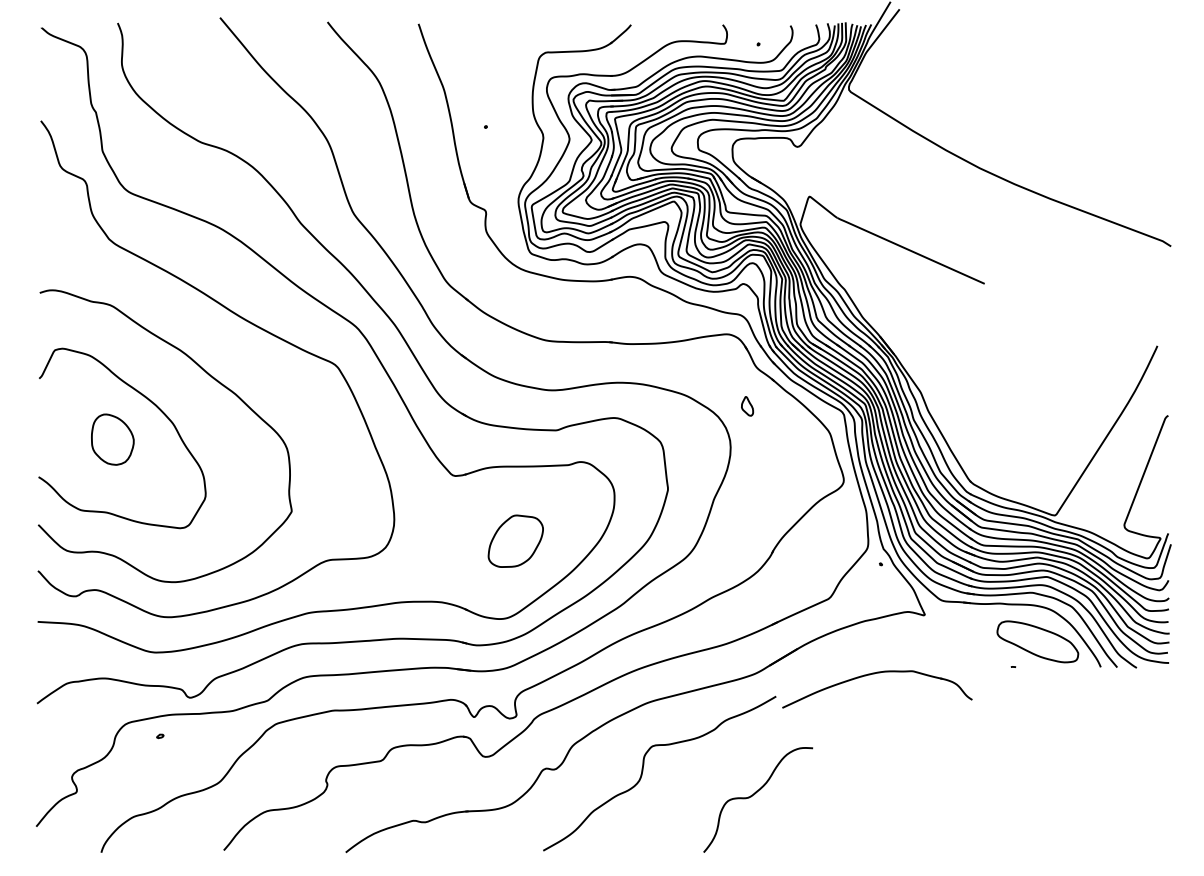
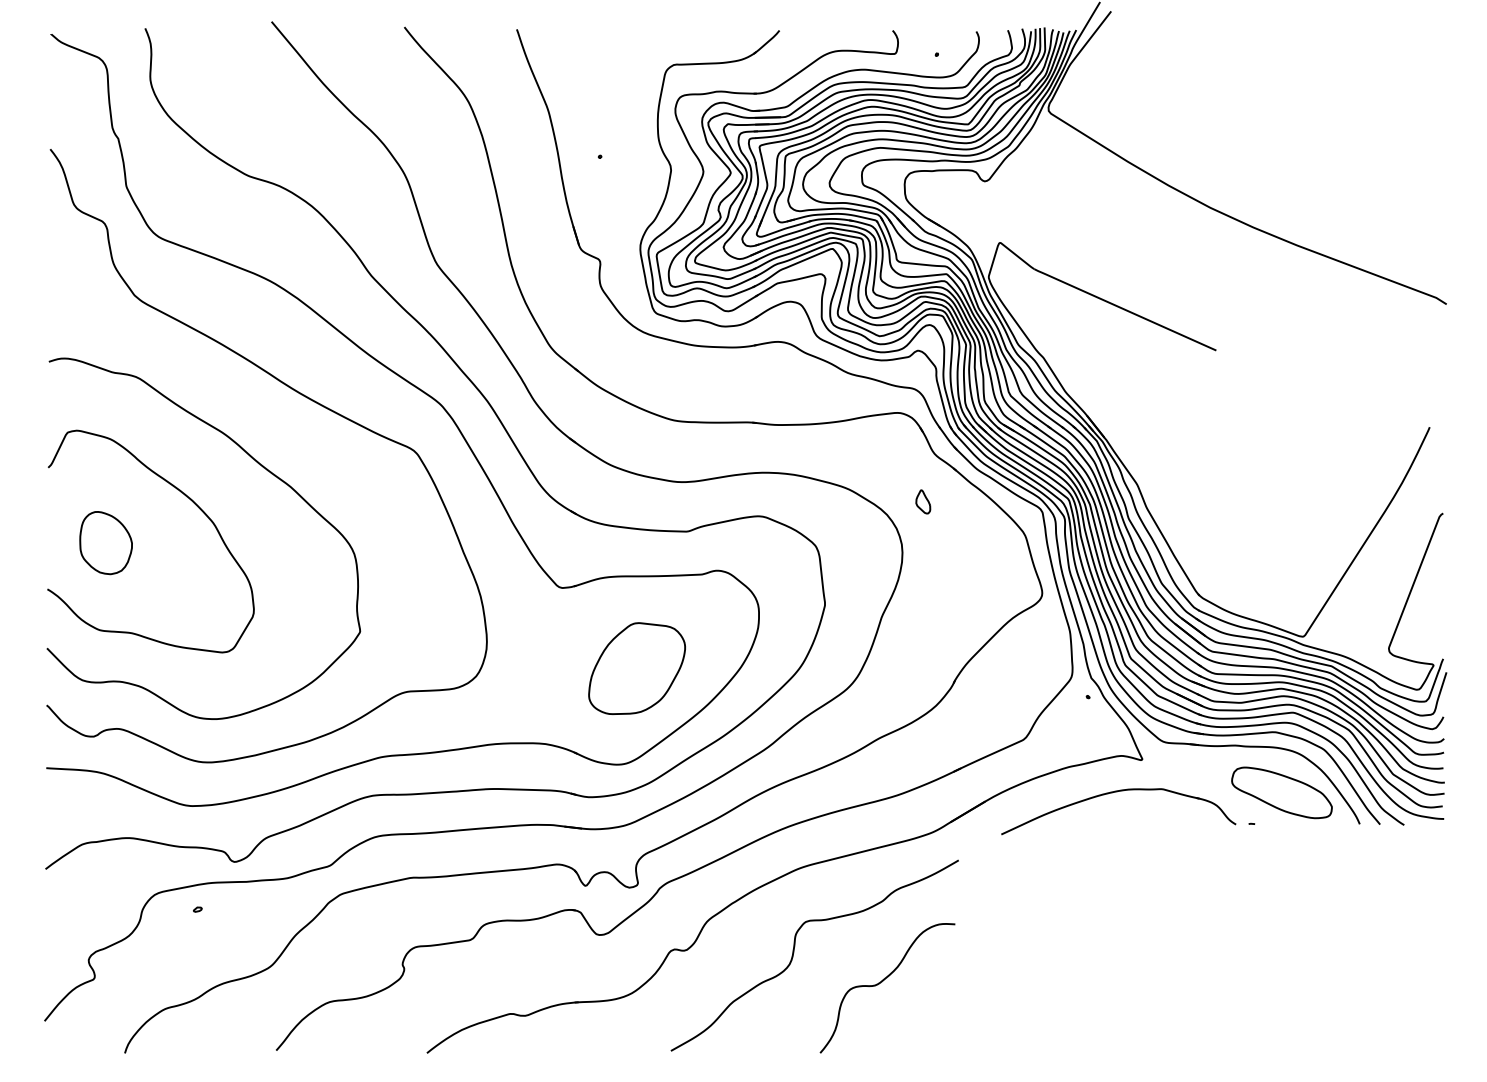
part: (112, 440) -> (105, 543), moved
part: (515, 541) -> (636, 668), size x1.43
part: (872, 674) -> (1112, 793), moved
curve: (754, 795) -> (882, 982), moved

